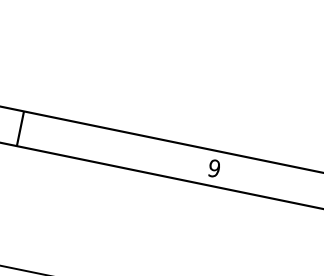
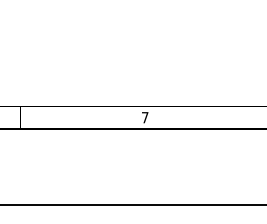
text: (213, 168) -> (144, 117), 9 -> 7

